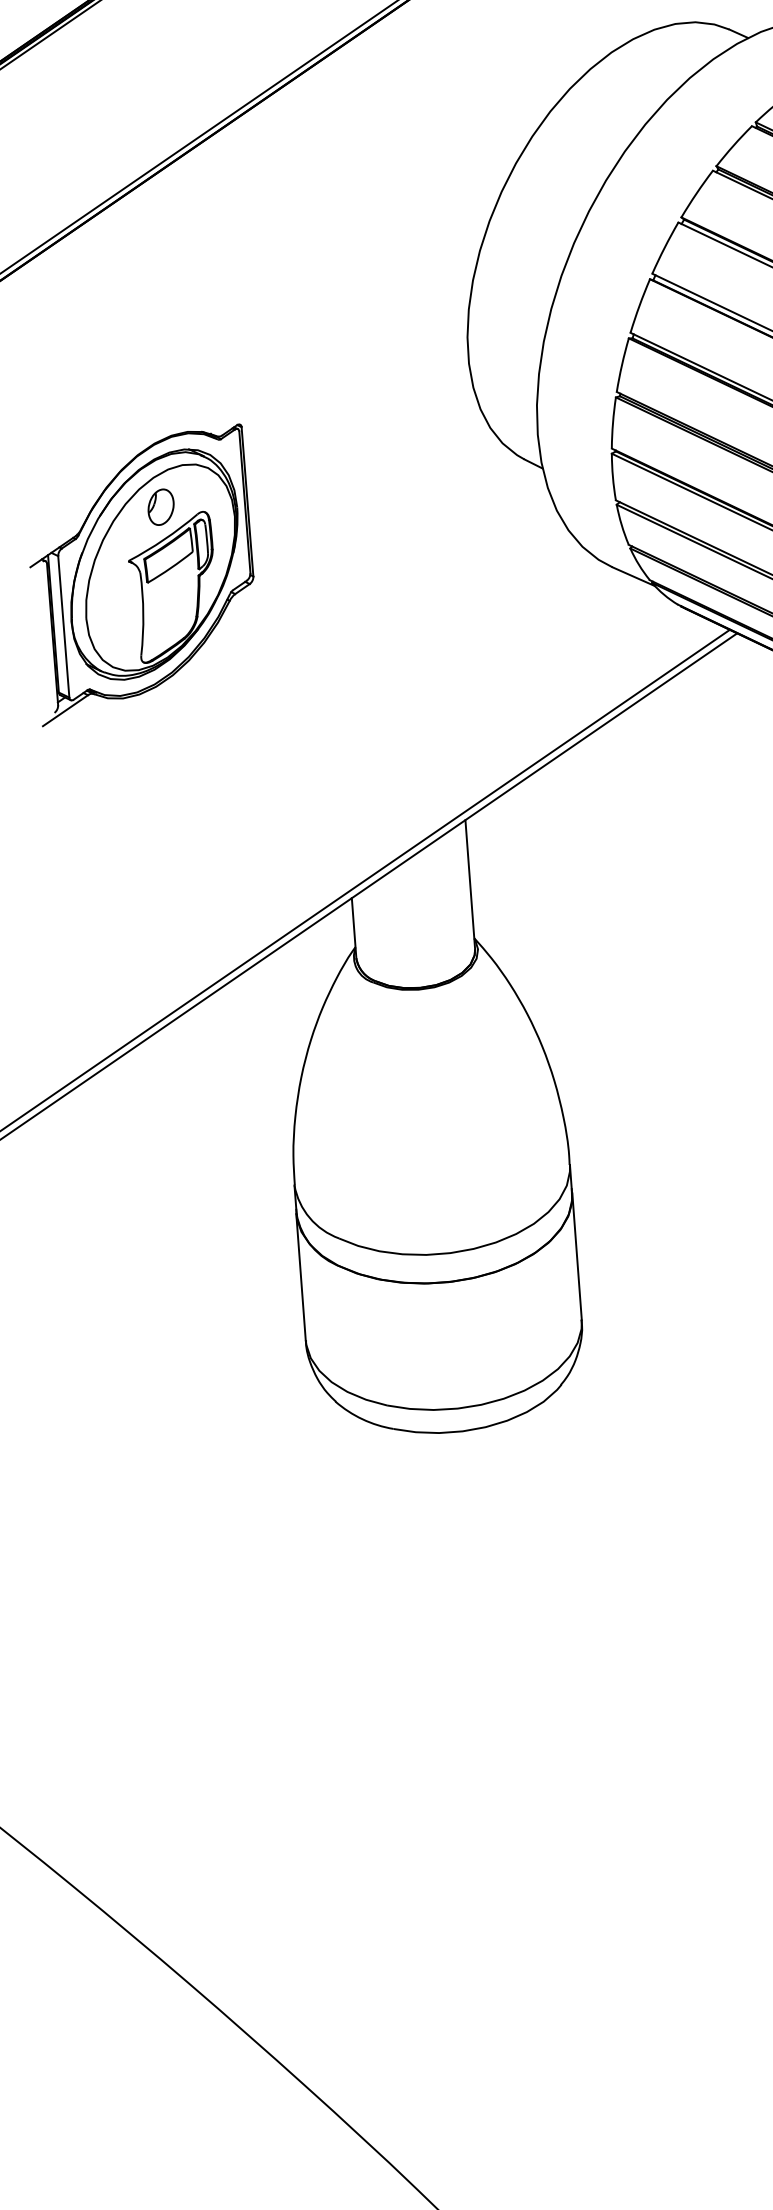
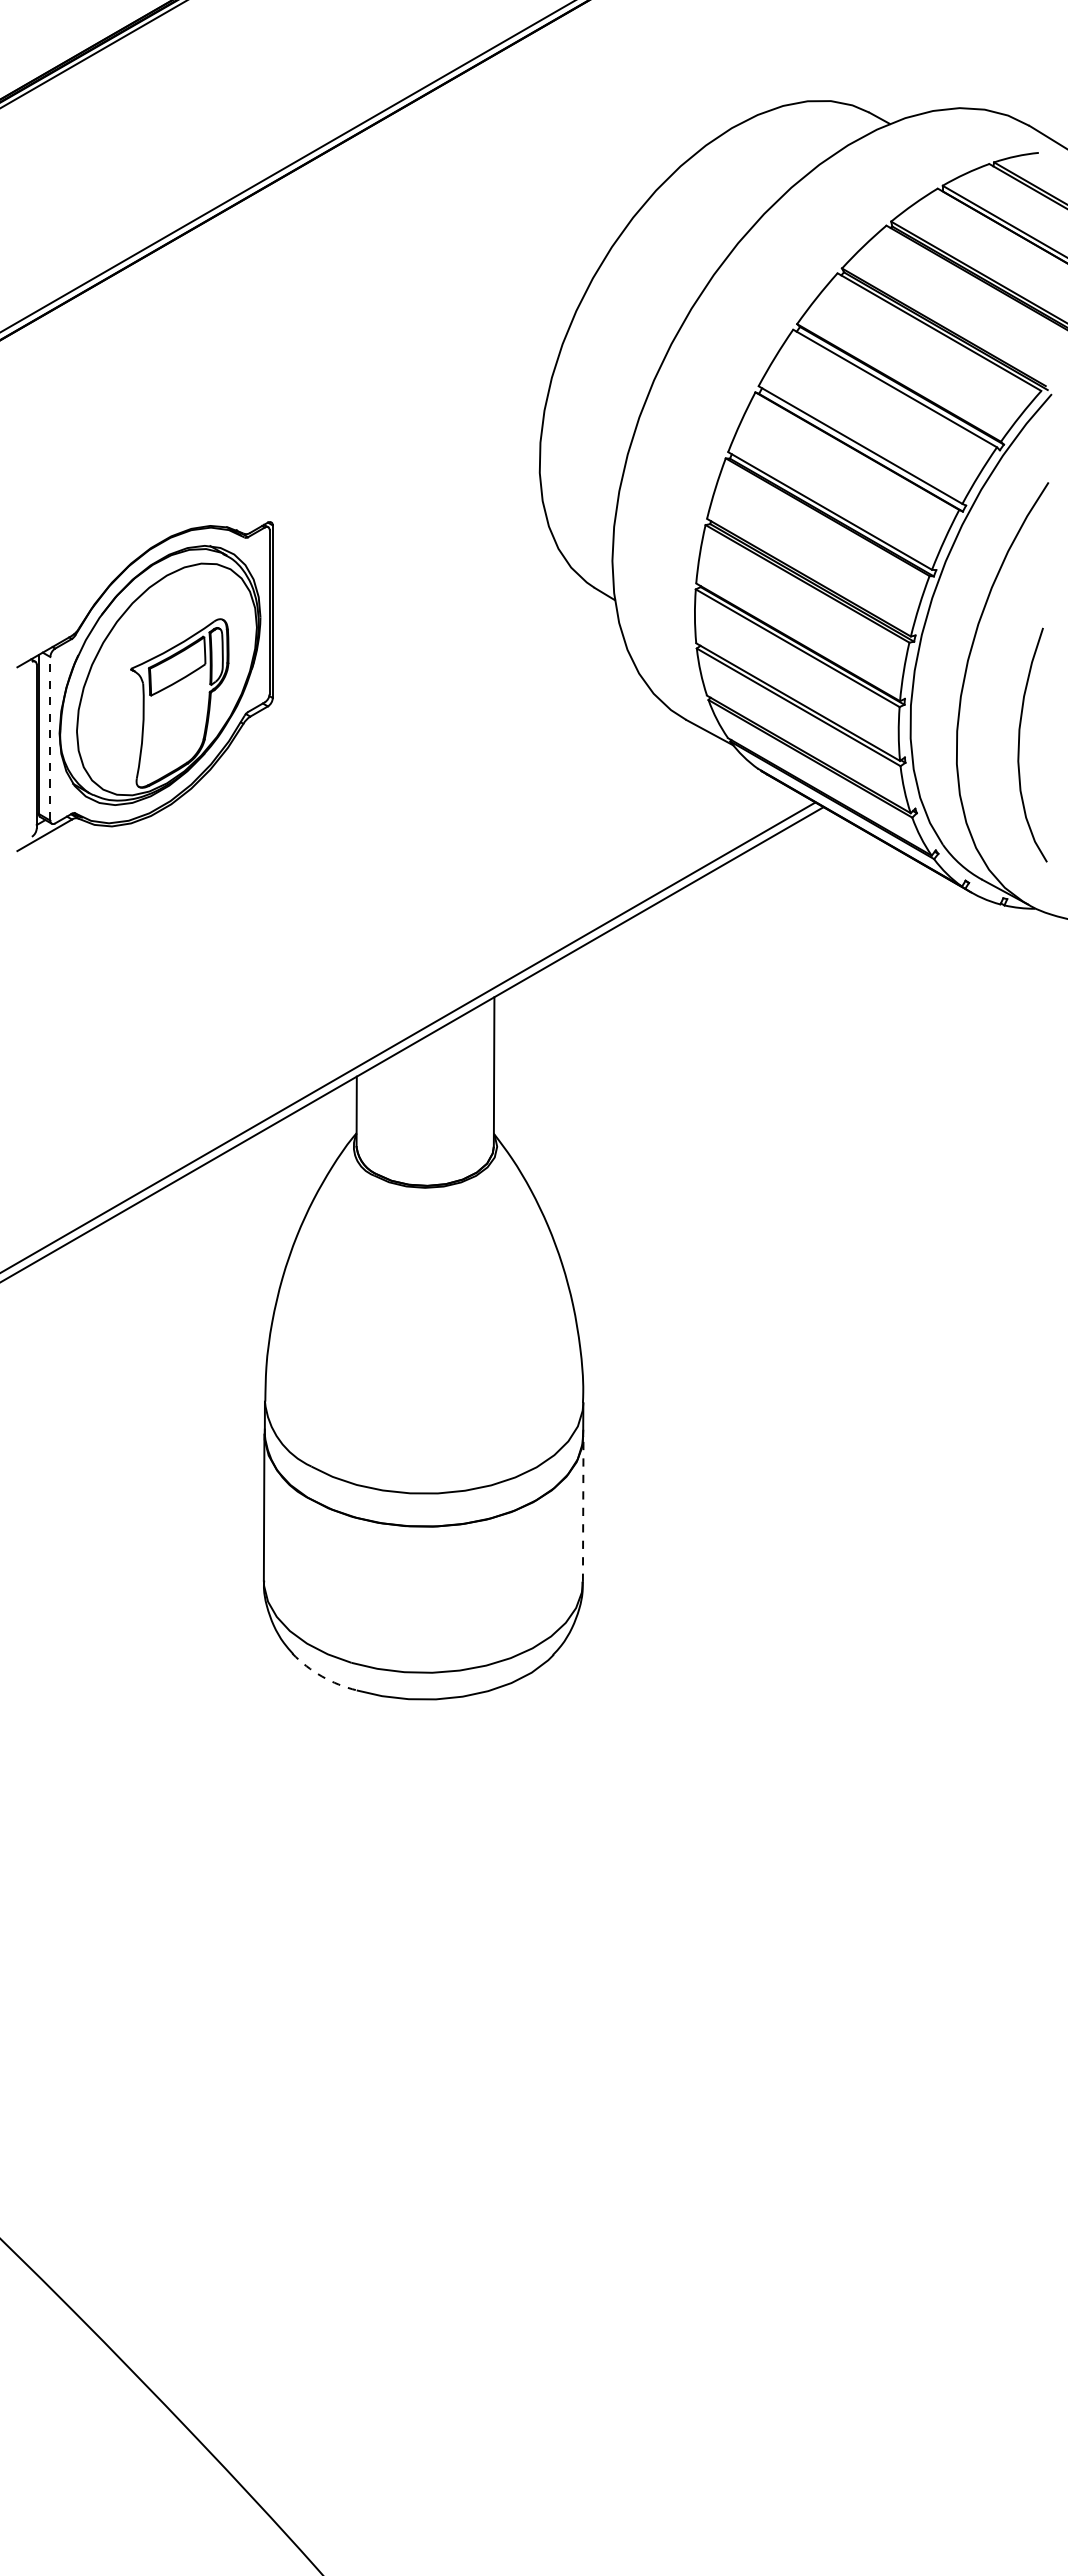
part: (160, 507) -> (172, 610), removed
line: (63, 626) -> (50, 738), solid -> dashed
line: (577, 1256) -> (583, 1508), solid -> dashed
arc: (362, 1419) -> (322, 1676), solid -> dashed

